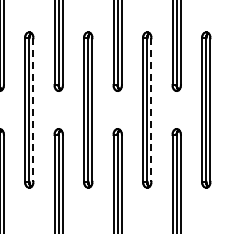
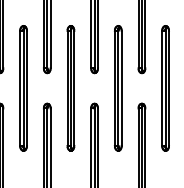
line: (33, 110) -> (27, 88), dashed -> solid
line: (151, 110) -> (121, 88), dashed -> solid

